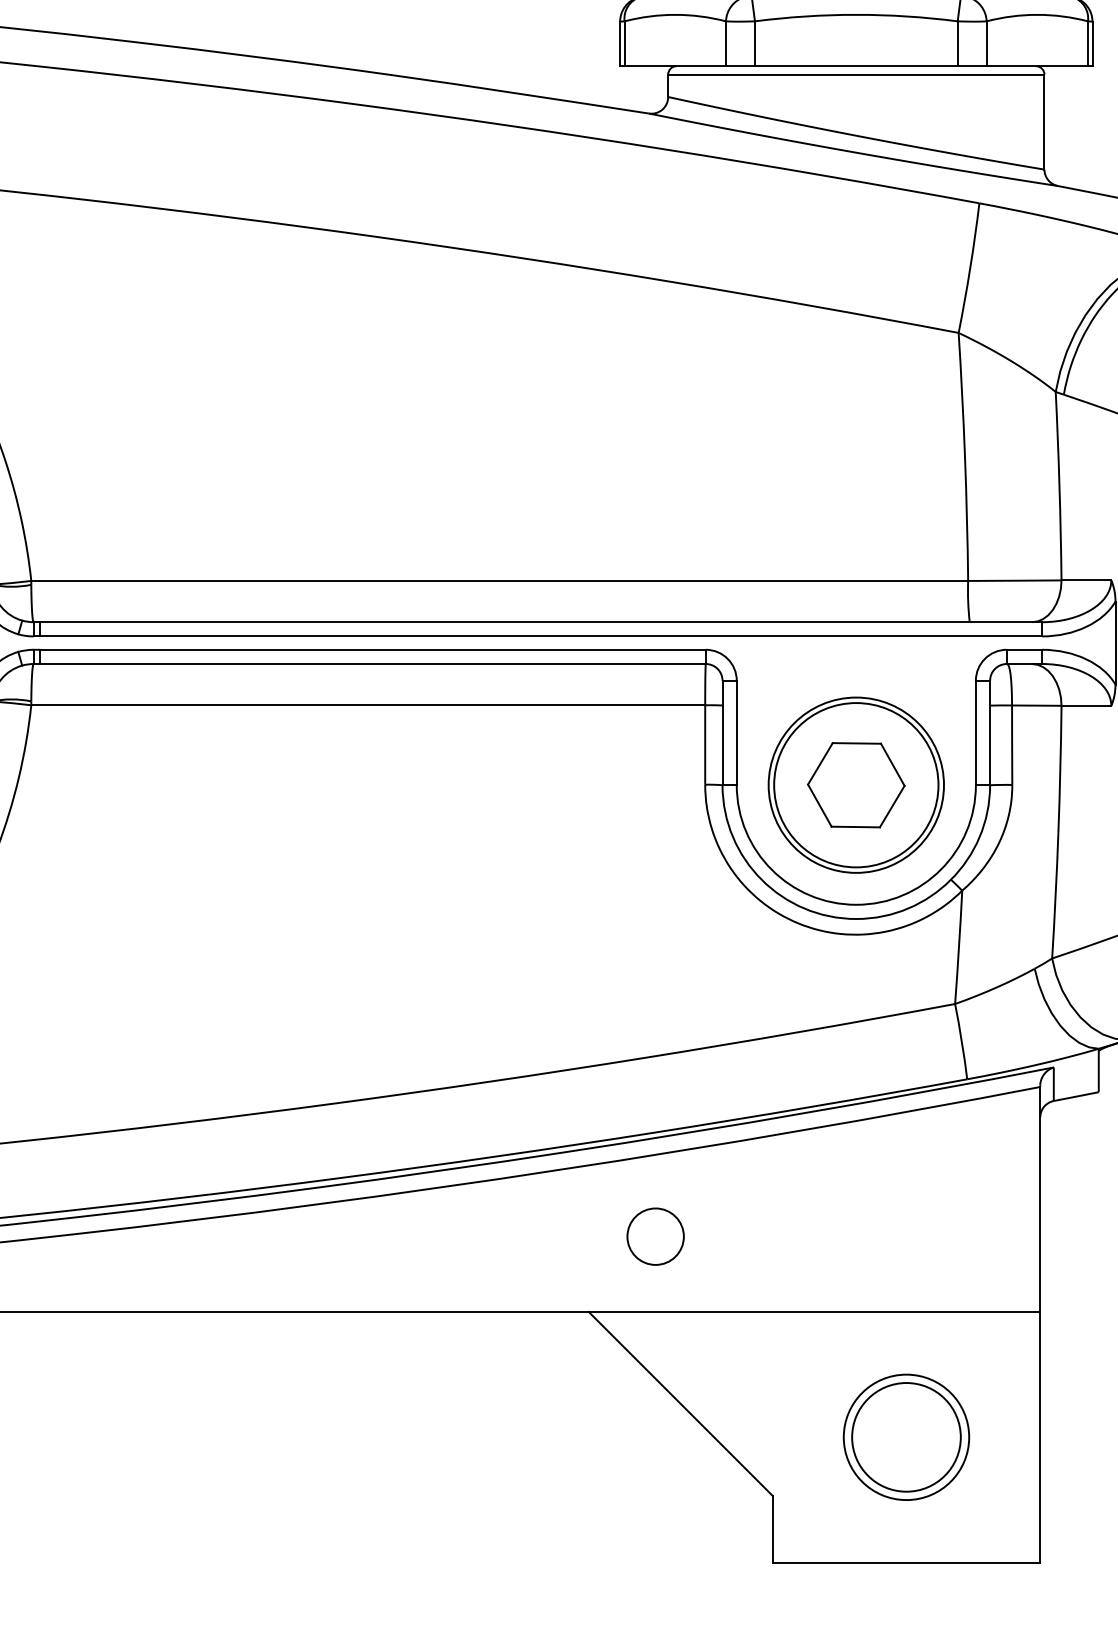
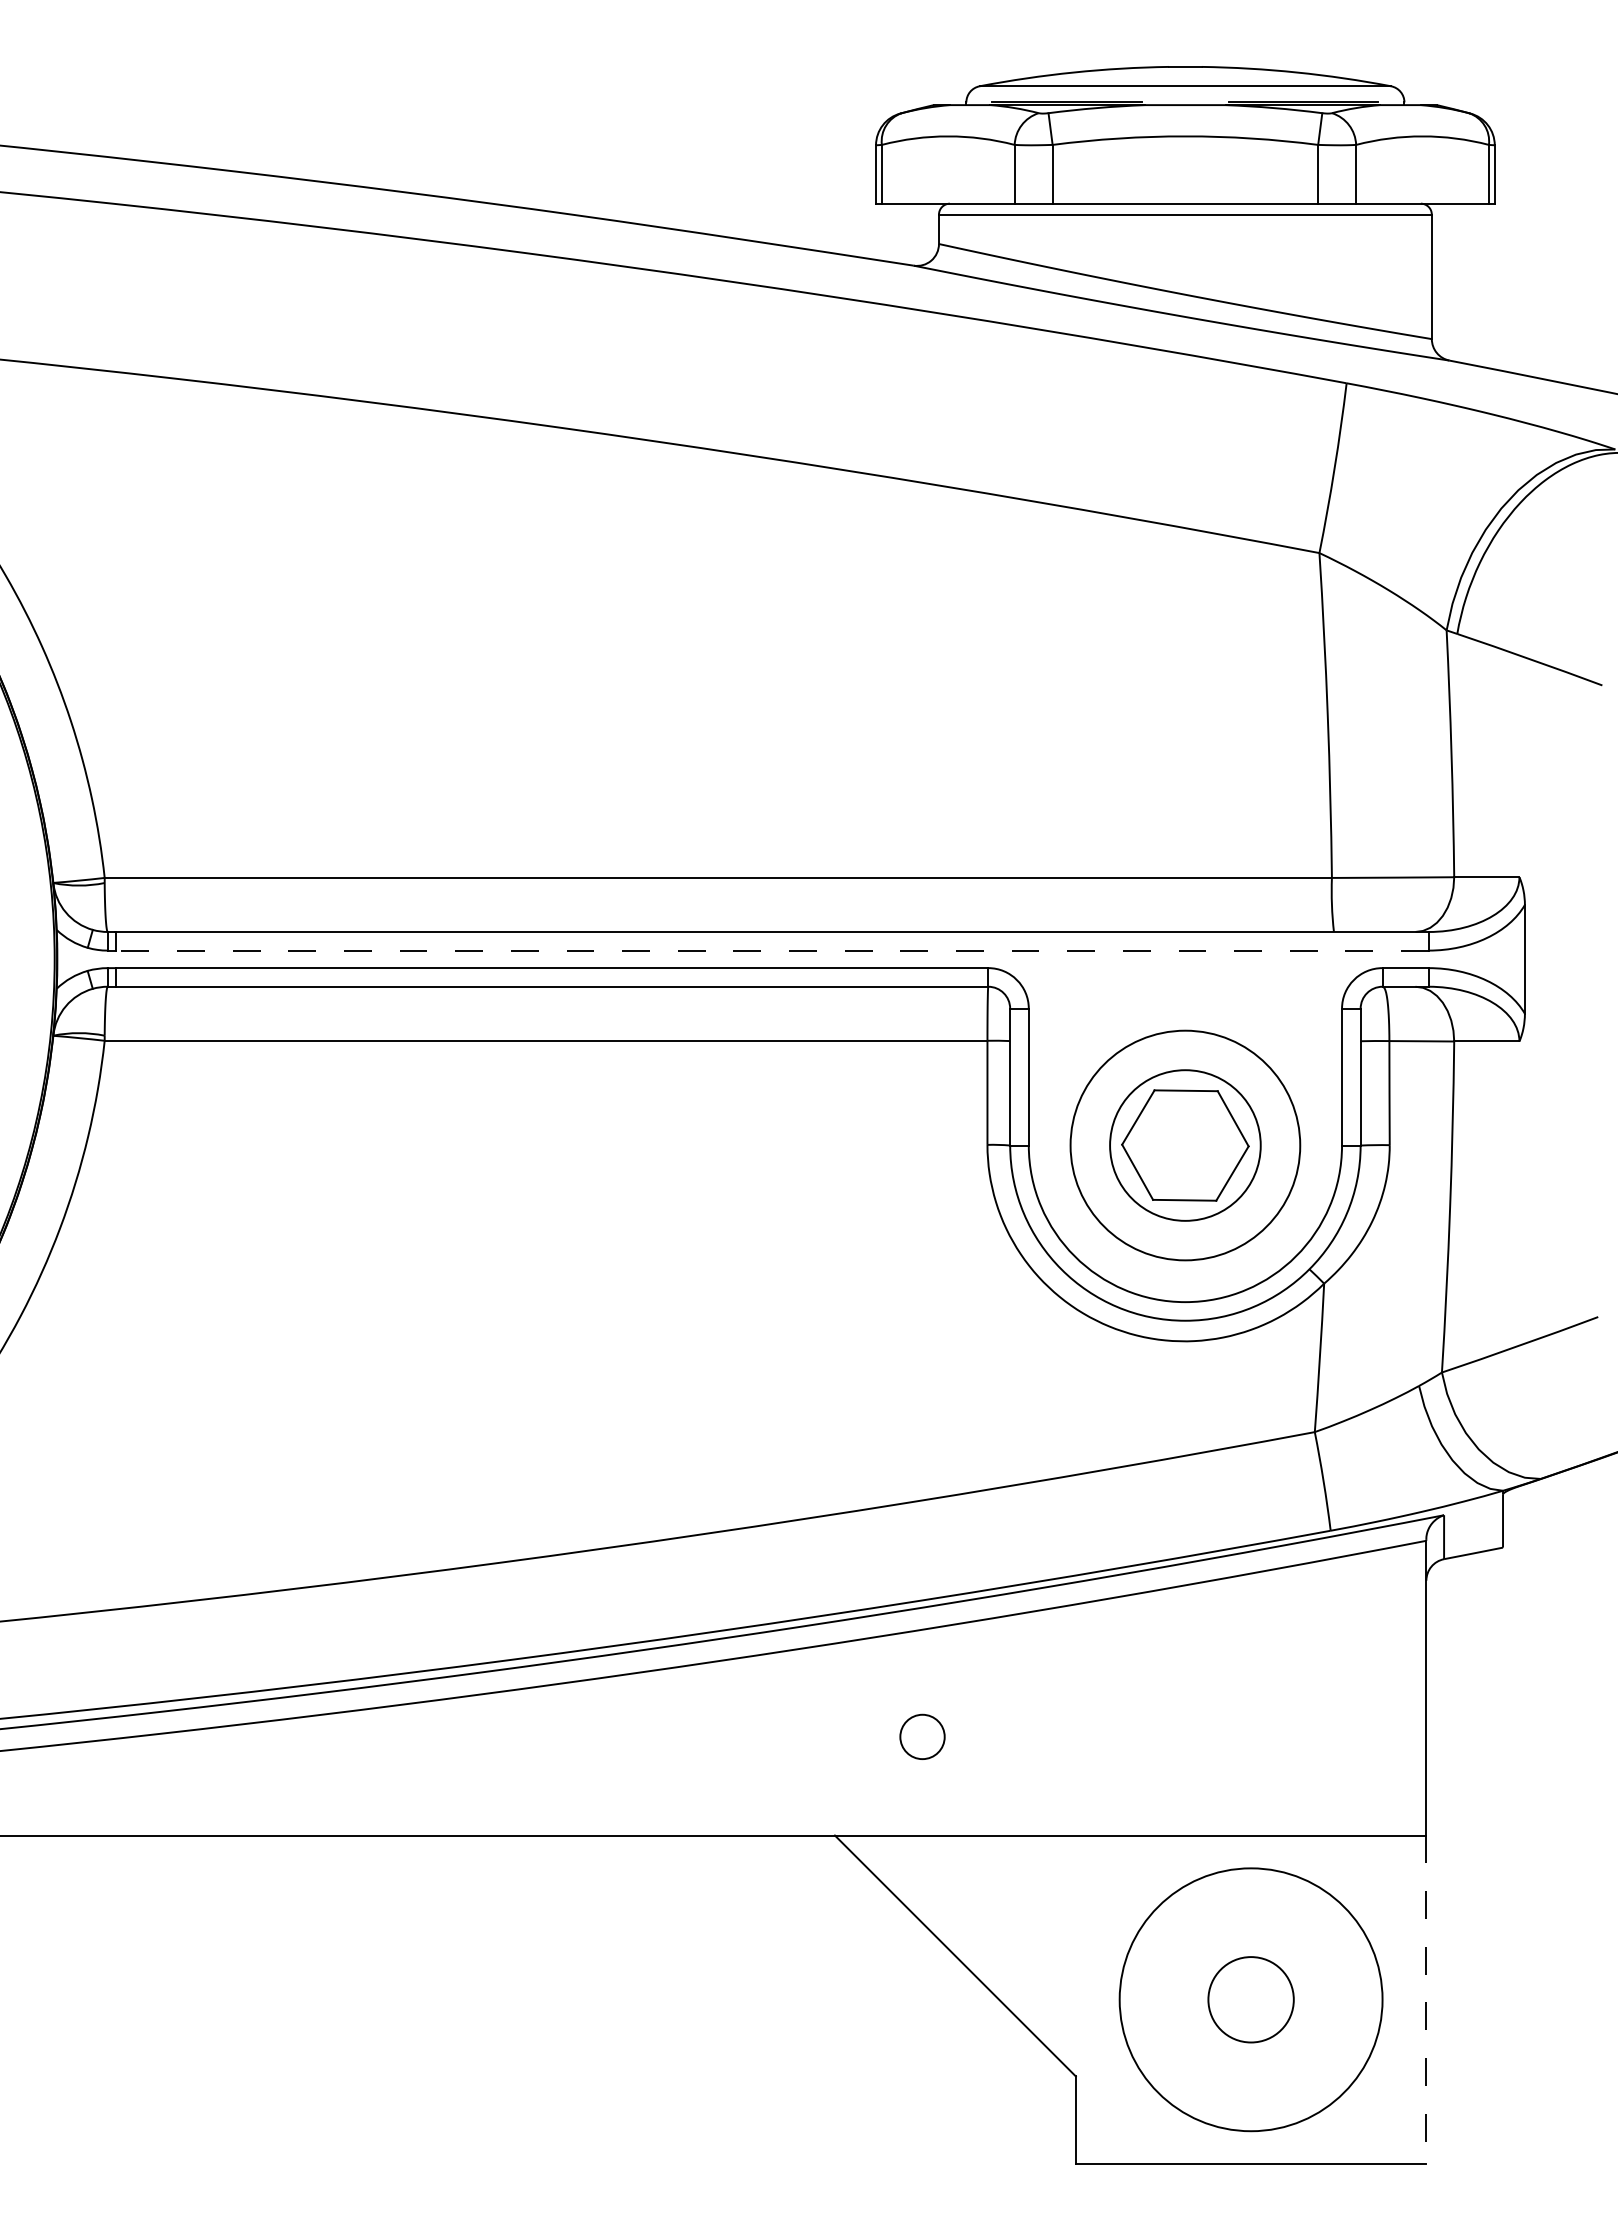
line: (541, 636) -> (772, 950), solid -> dashed
circle: (856, 785) -> (1185, 1145), size x0.7
circle: (655, 1236) -> (922, 1736), size x0.6
circle: (906, 1437) -> (1250, 1999), size x0.6
circle: (906, 1437) -> (1250, 1999), size x1.6
line: (1040, 1437) -> (1426, 2000), solid -> dashed

